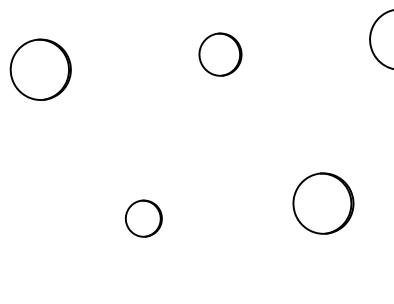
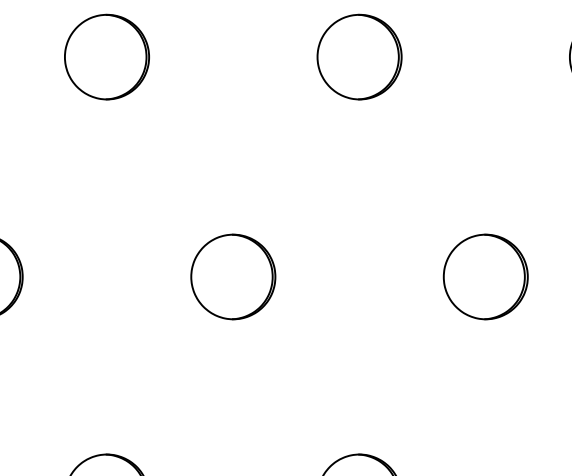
part: (220, 54) -> (359, 56), size x1.43
part: (143, 218) -> (233, 276), size x1.67

